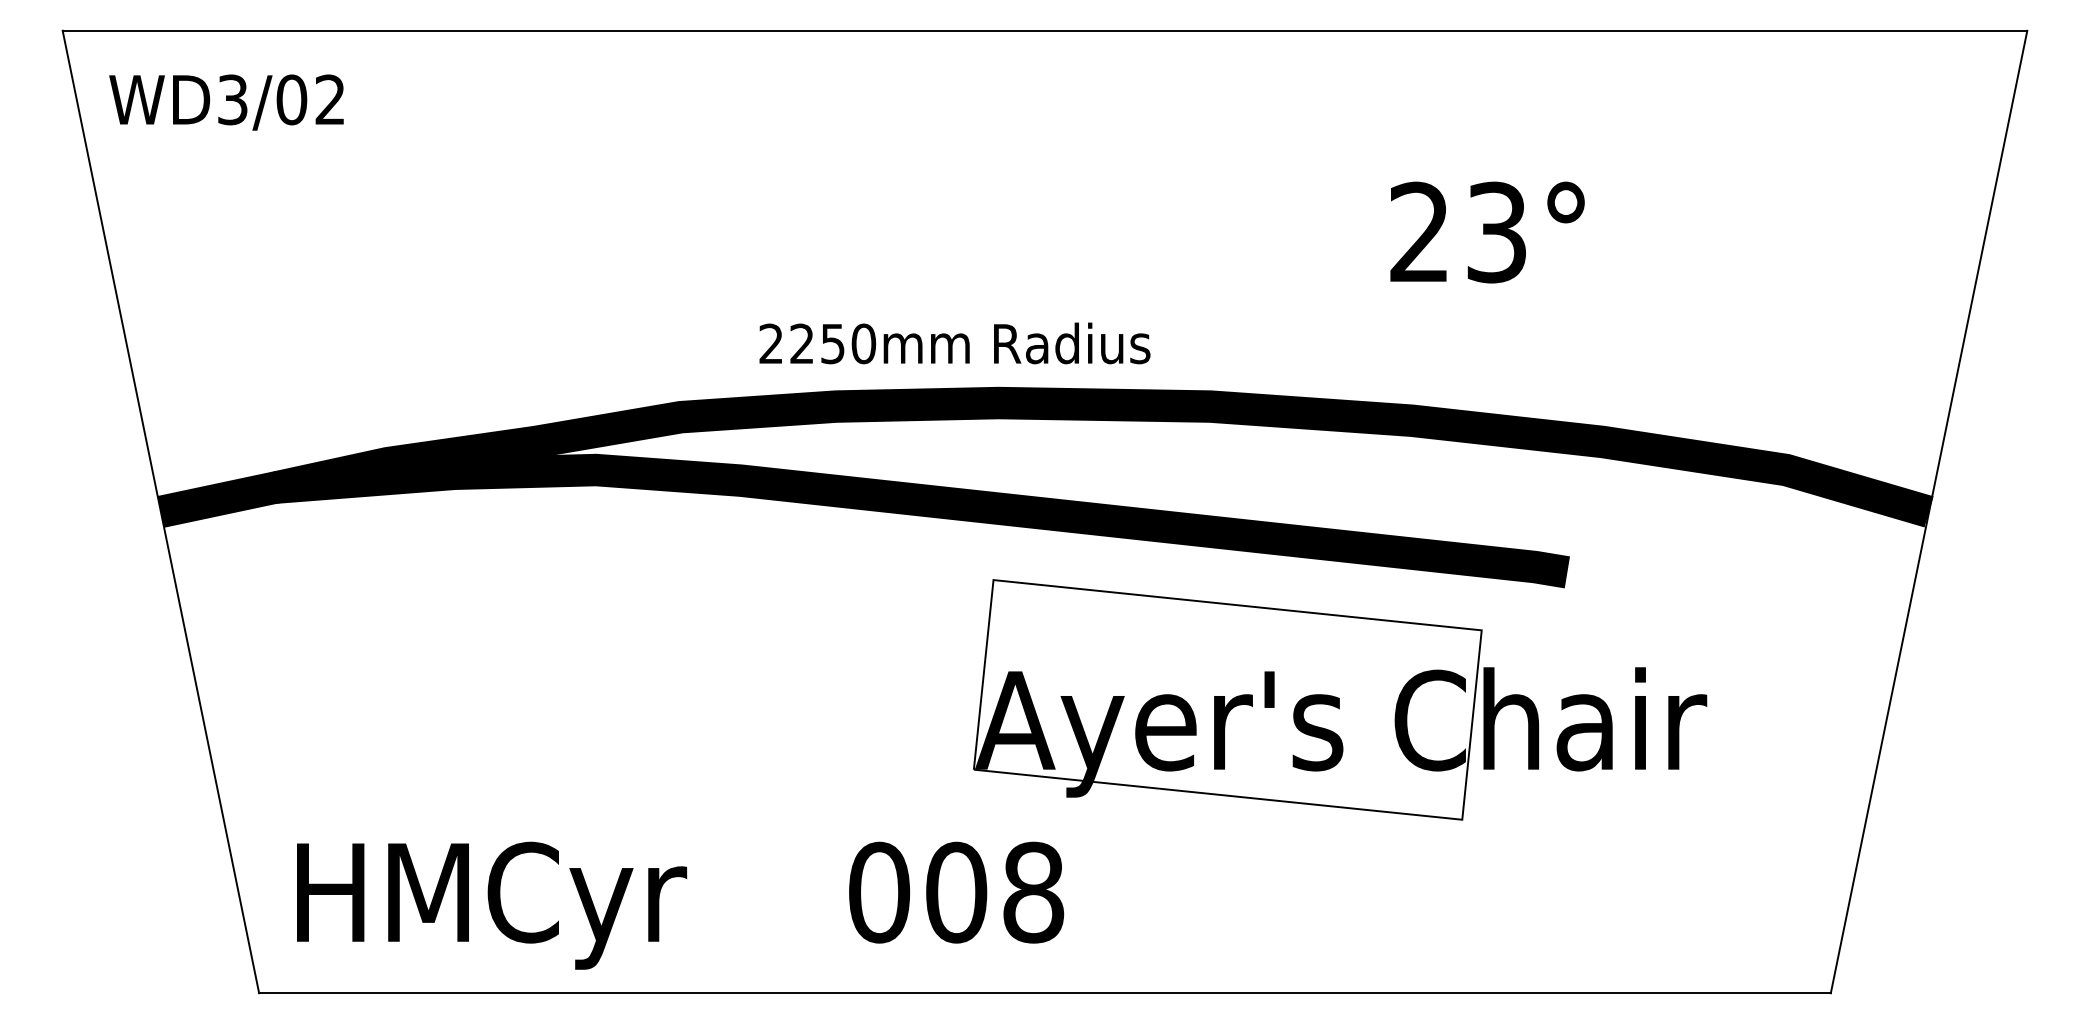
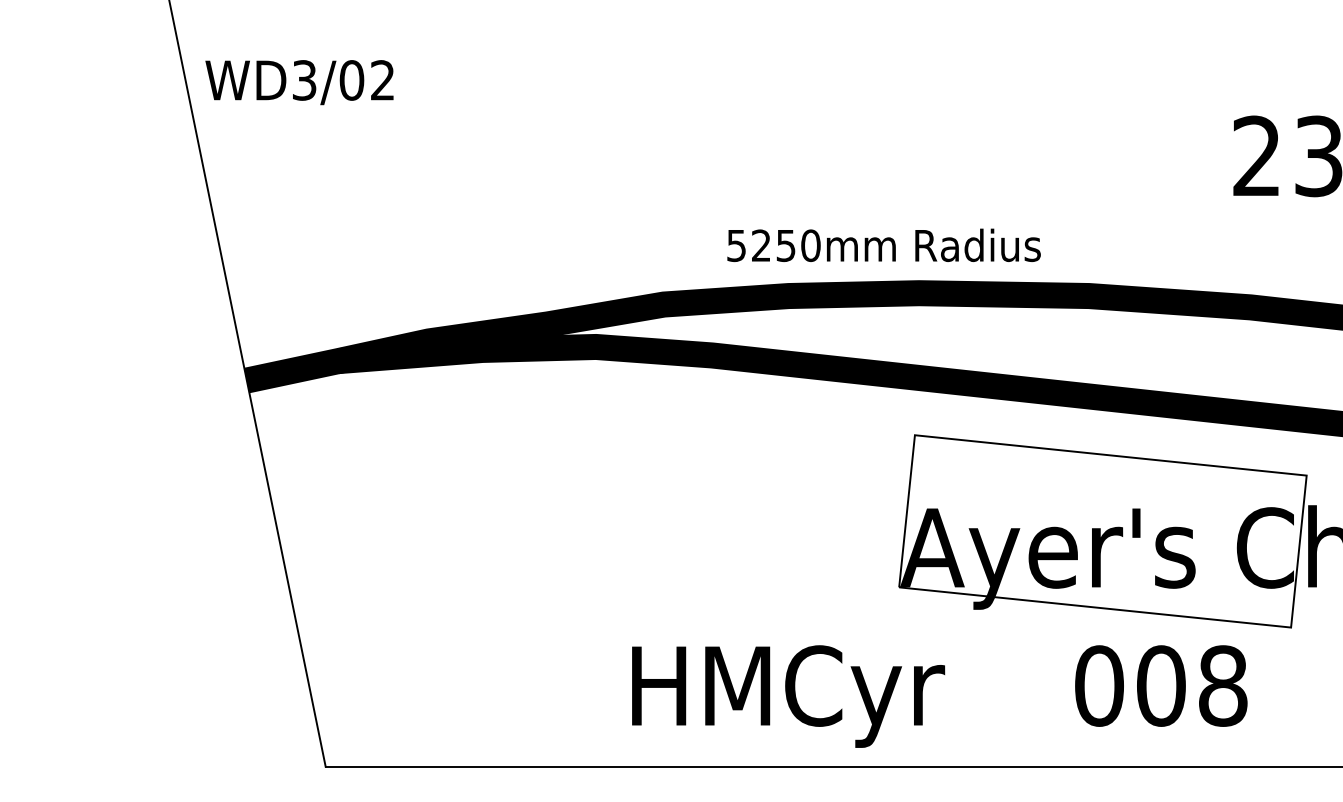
text: (226, 102) -> (299, 82), moved
text: (770, 343) -> (735, 245), 2250mm -> 5250mm
text: (680, 905) -> (939, 696), moved

